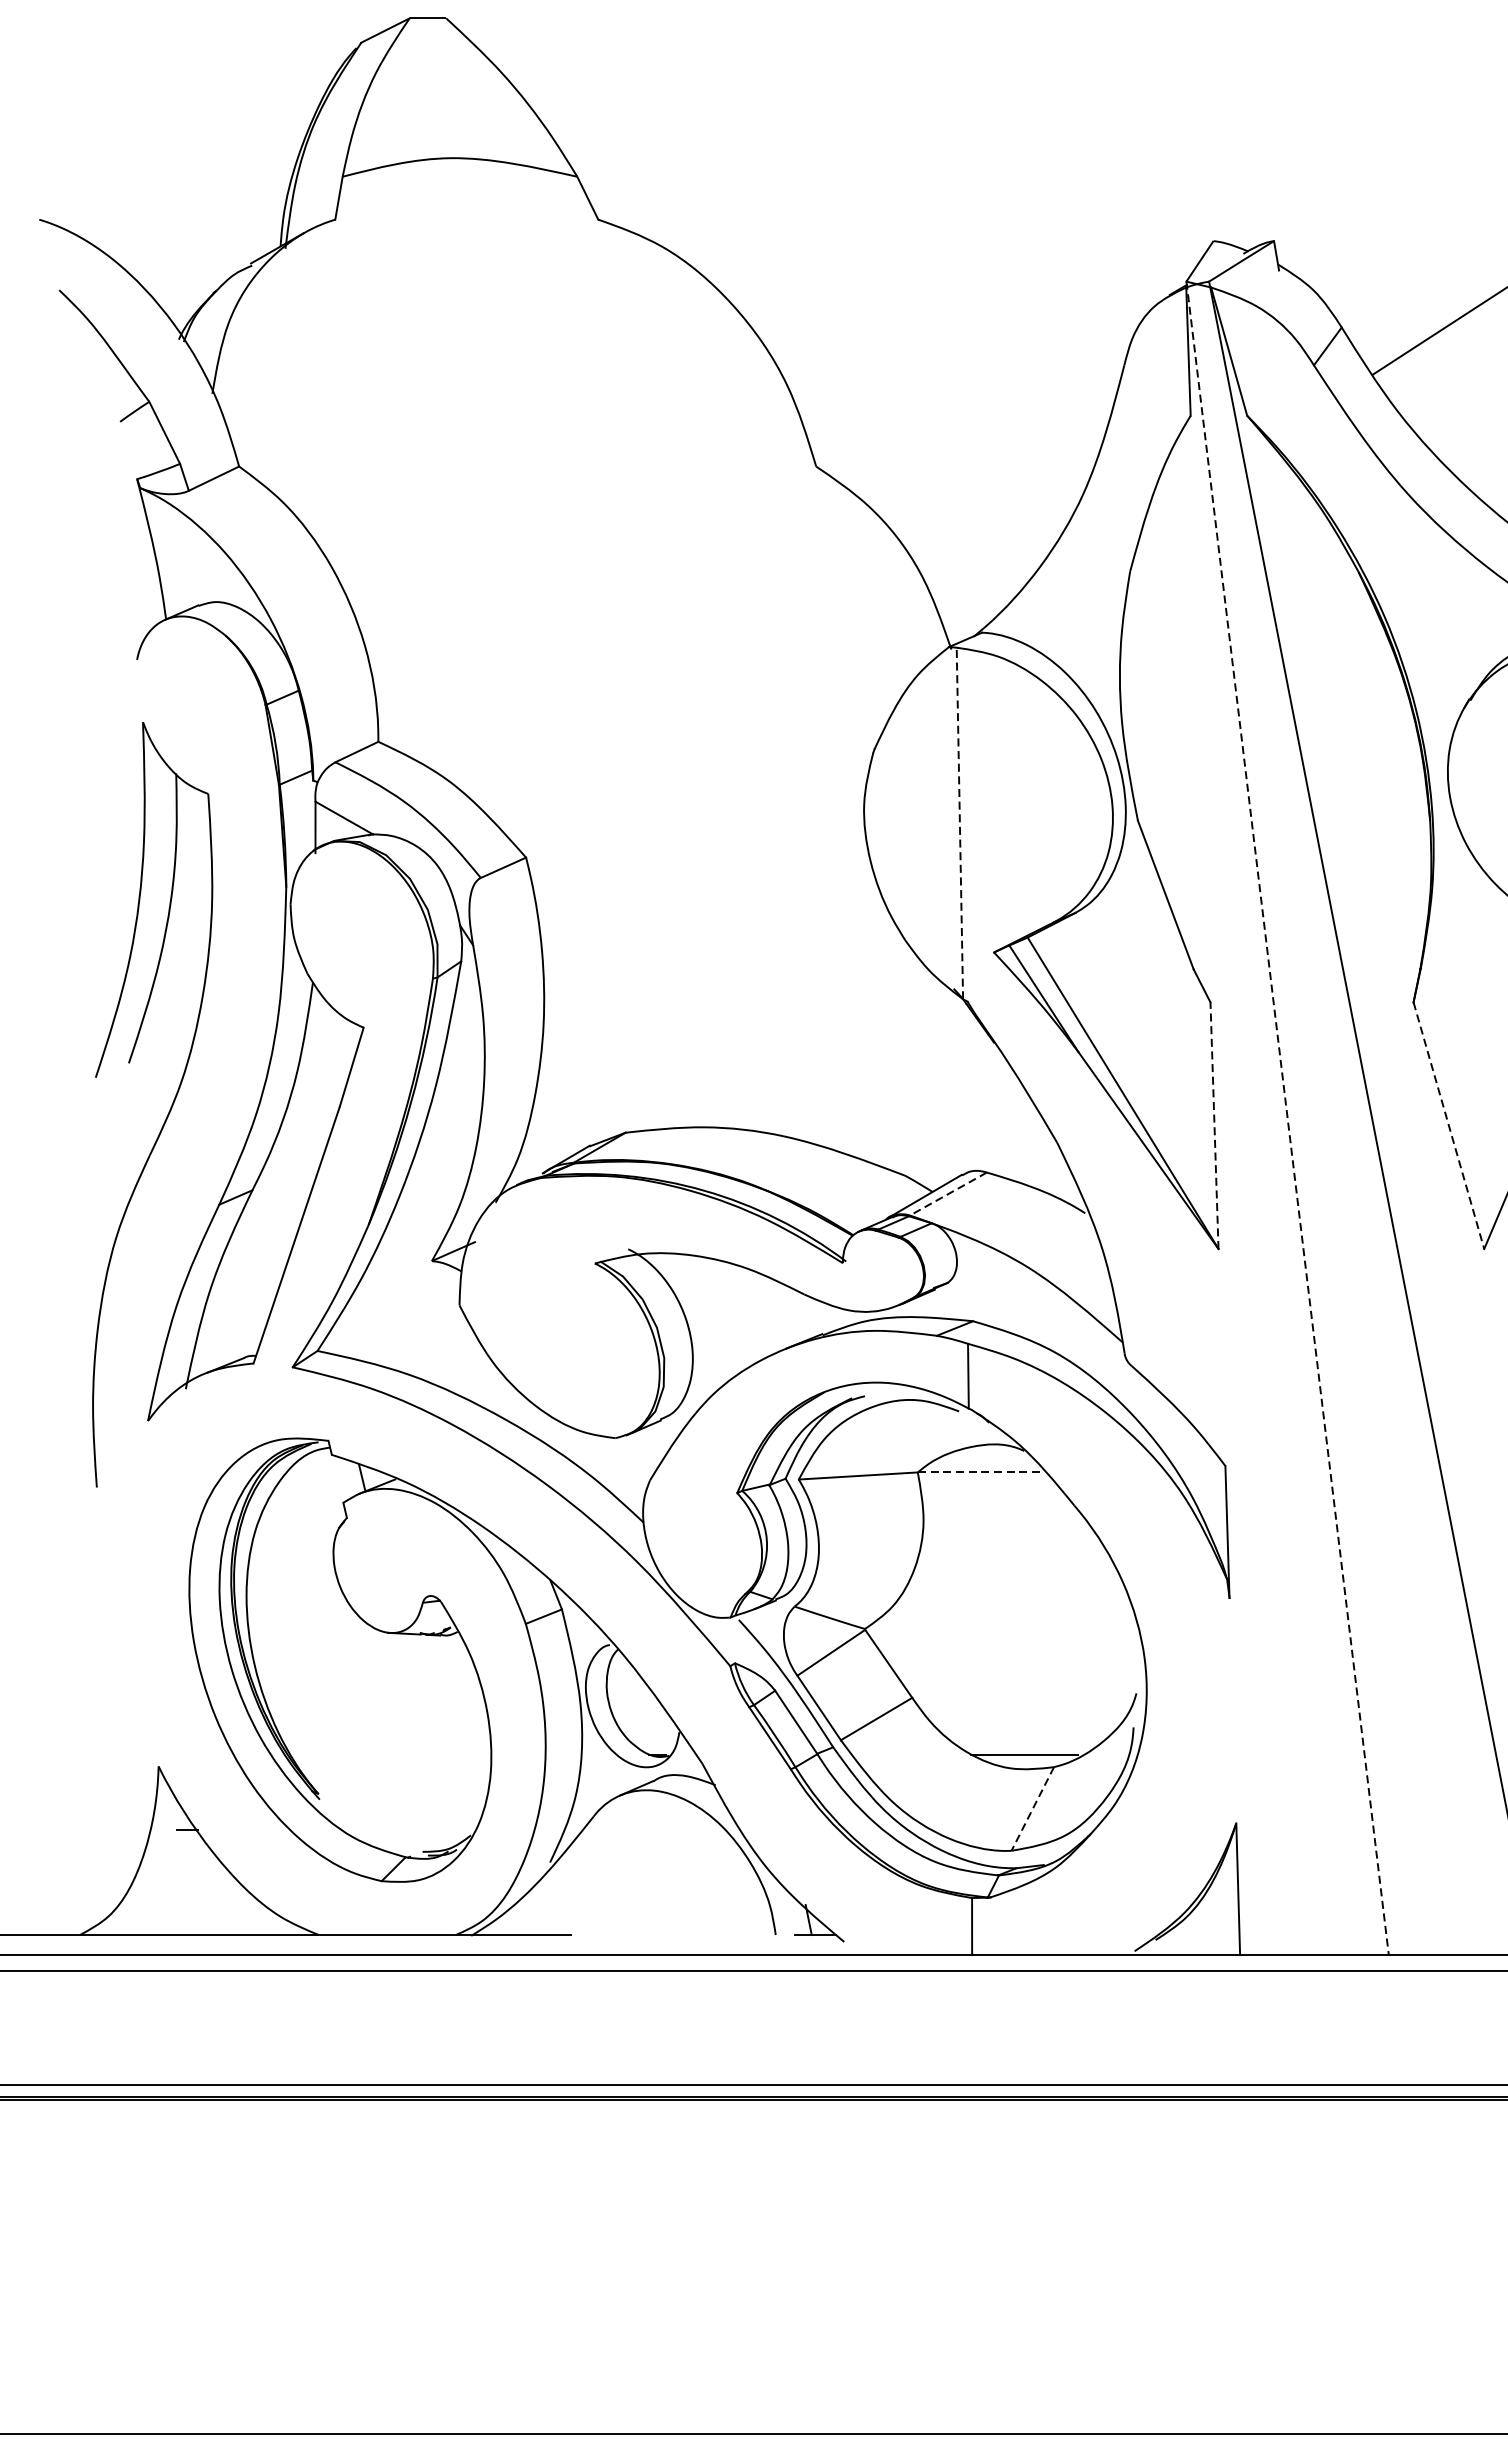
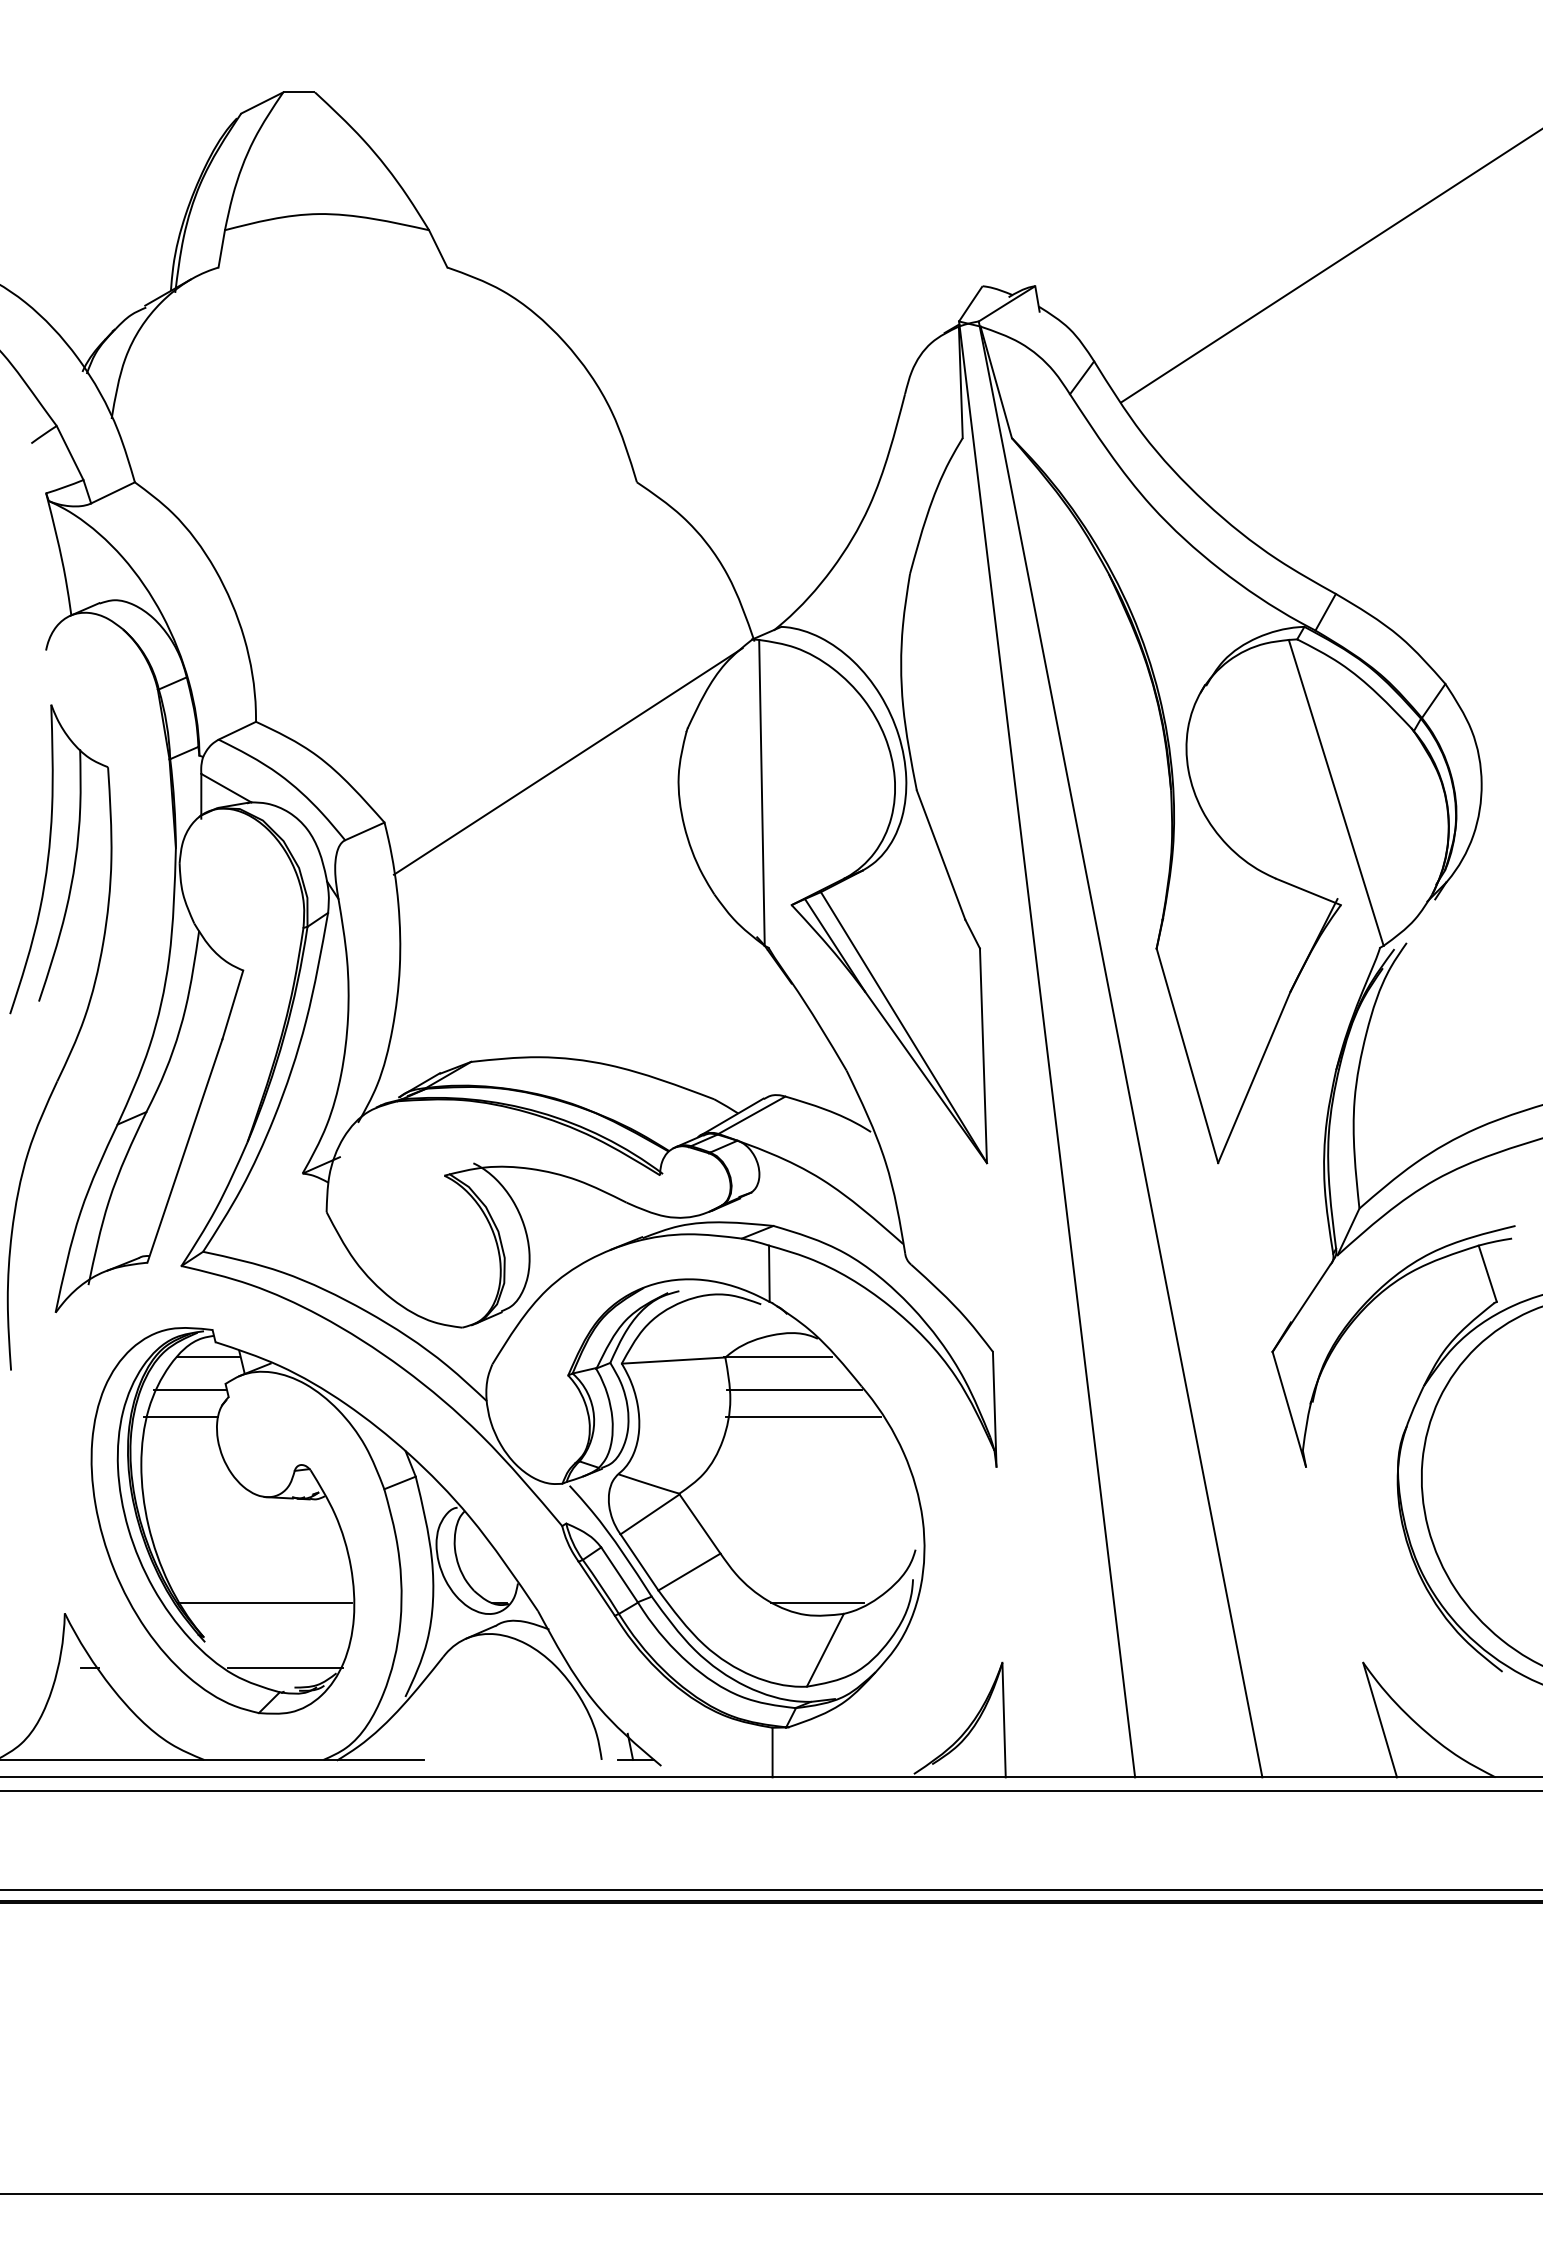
line: (736, 787) -> (567, 761), added
line: (959, 823) -> (761, 792), dashed -> solid
line: (1288, 1118) -> (1047, 1049), dashed -> solid
line: (1214, 1125) -> (983, 1055), dashed -> solid
line: (1449, 1125) -> (1187, 1055), dashed -> solid
line: (947, 1194) -> (751, 1115), dashed -> solid
line: (322, 1472) -> (207, 1357), added
line: (977, 1472) -> (777, 1357), dashed -> solid
line: (301, 1510) -> (189, 1390), added
line: (997, 1510) -> (794, 1390), added
line: (291, 1540) -> (180, 1416), added
line: (1007, 1540) -> (803, 1416), added
line: (388, 1755) -> (264, 1603), added
line: (1032, 1809) -> (825, 1650), dashed -> solid
line: (411, 1829) -> (284, 1668), added

